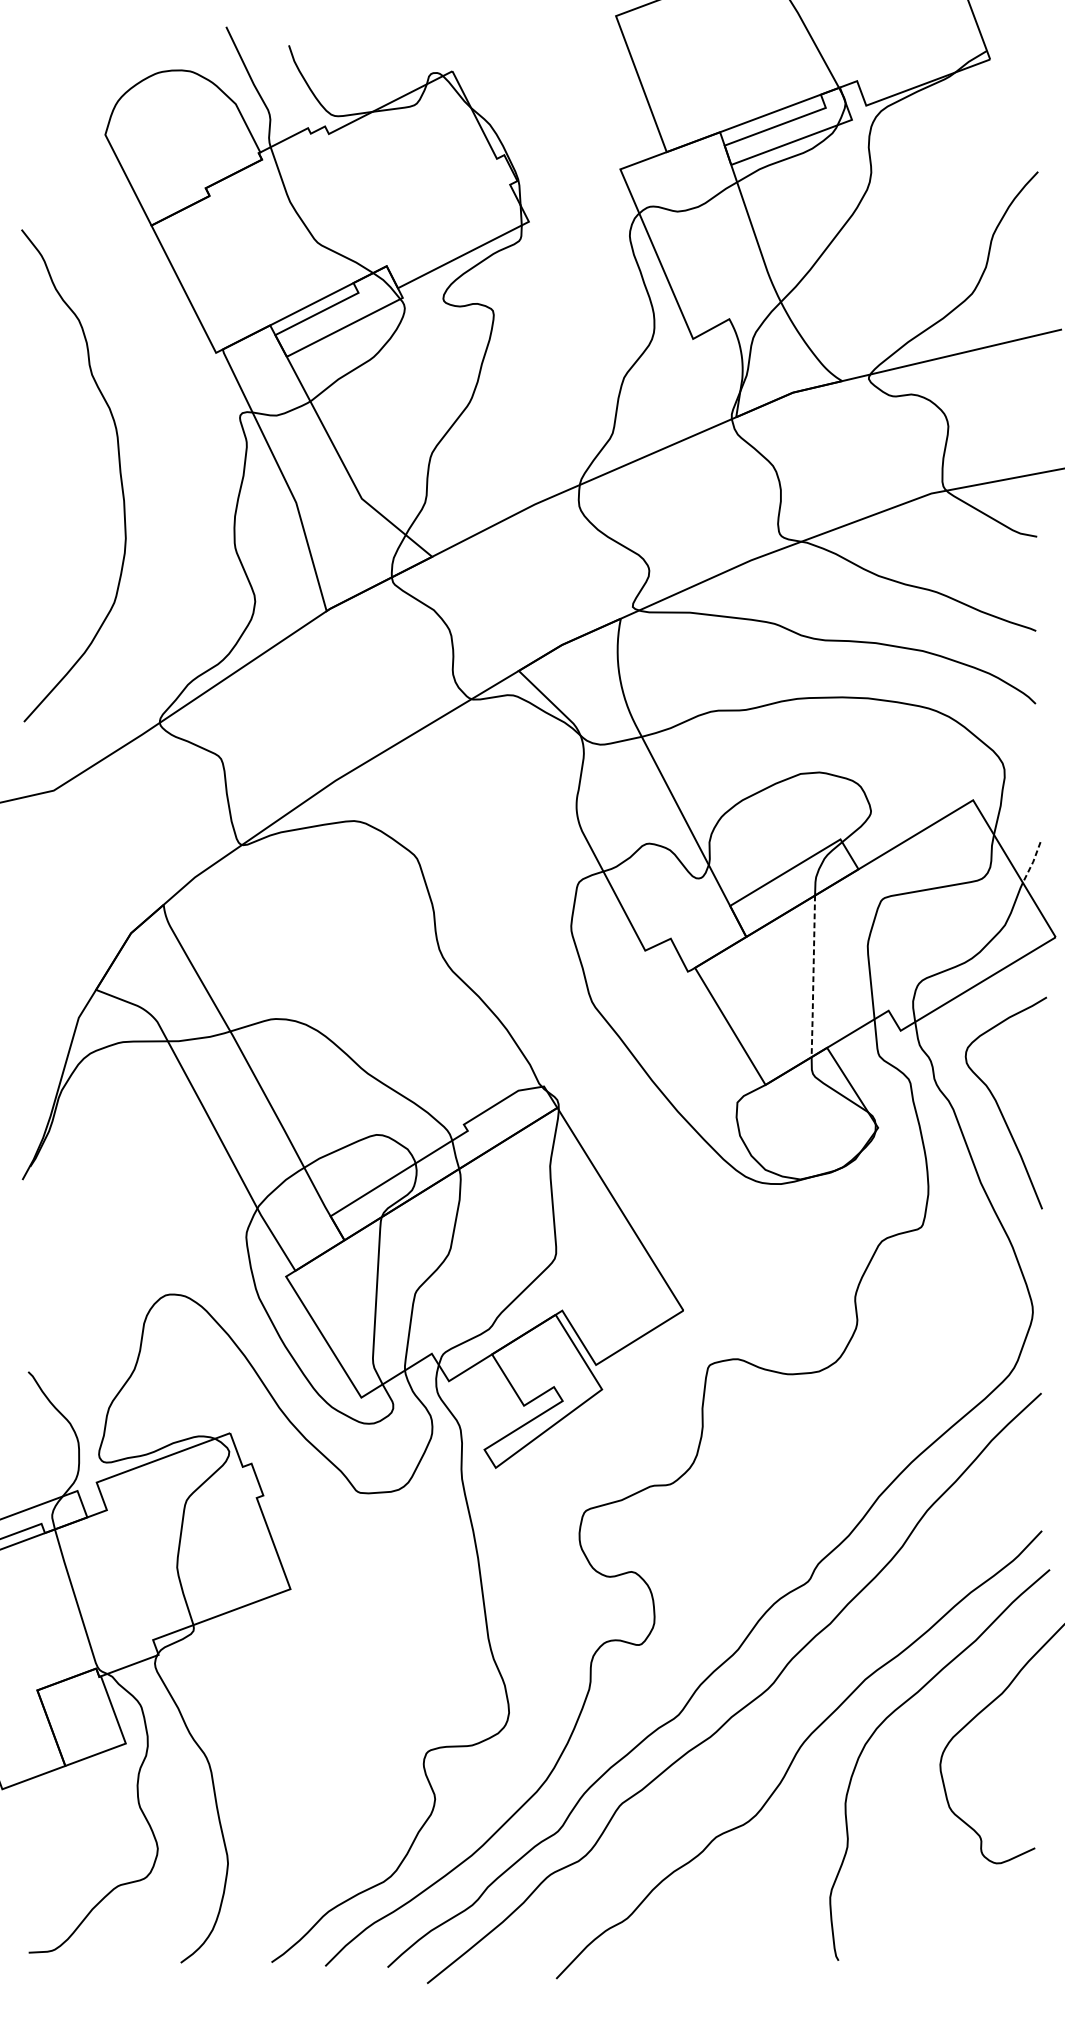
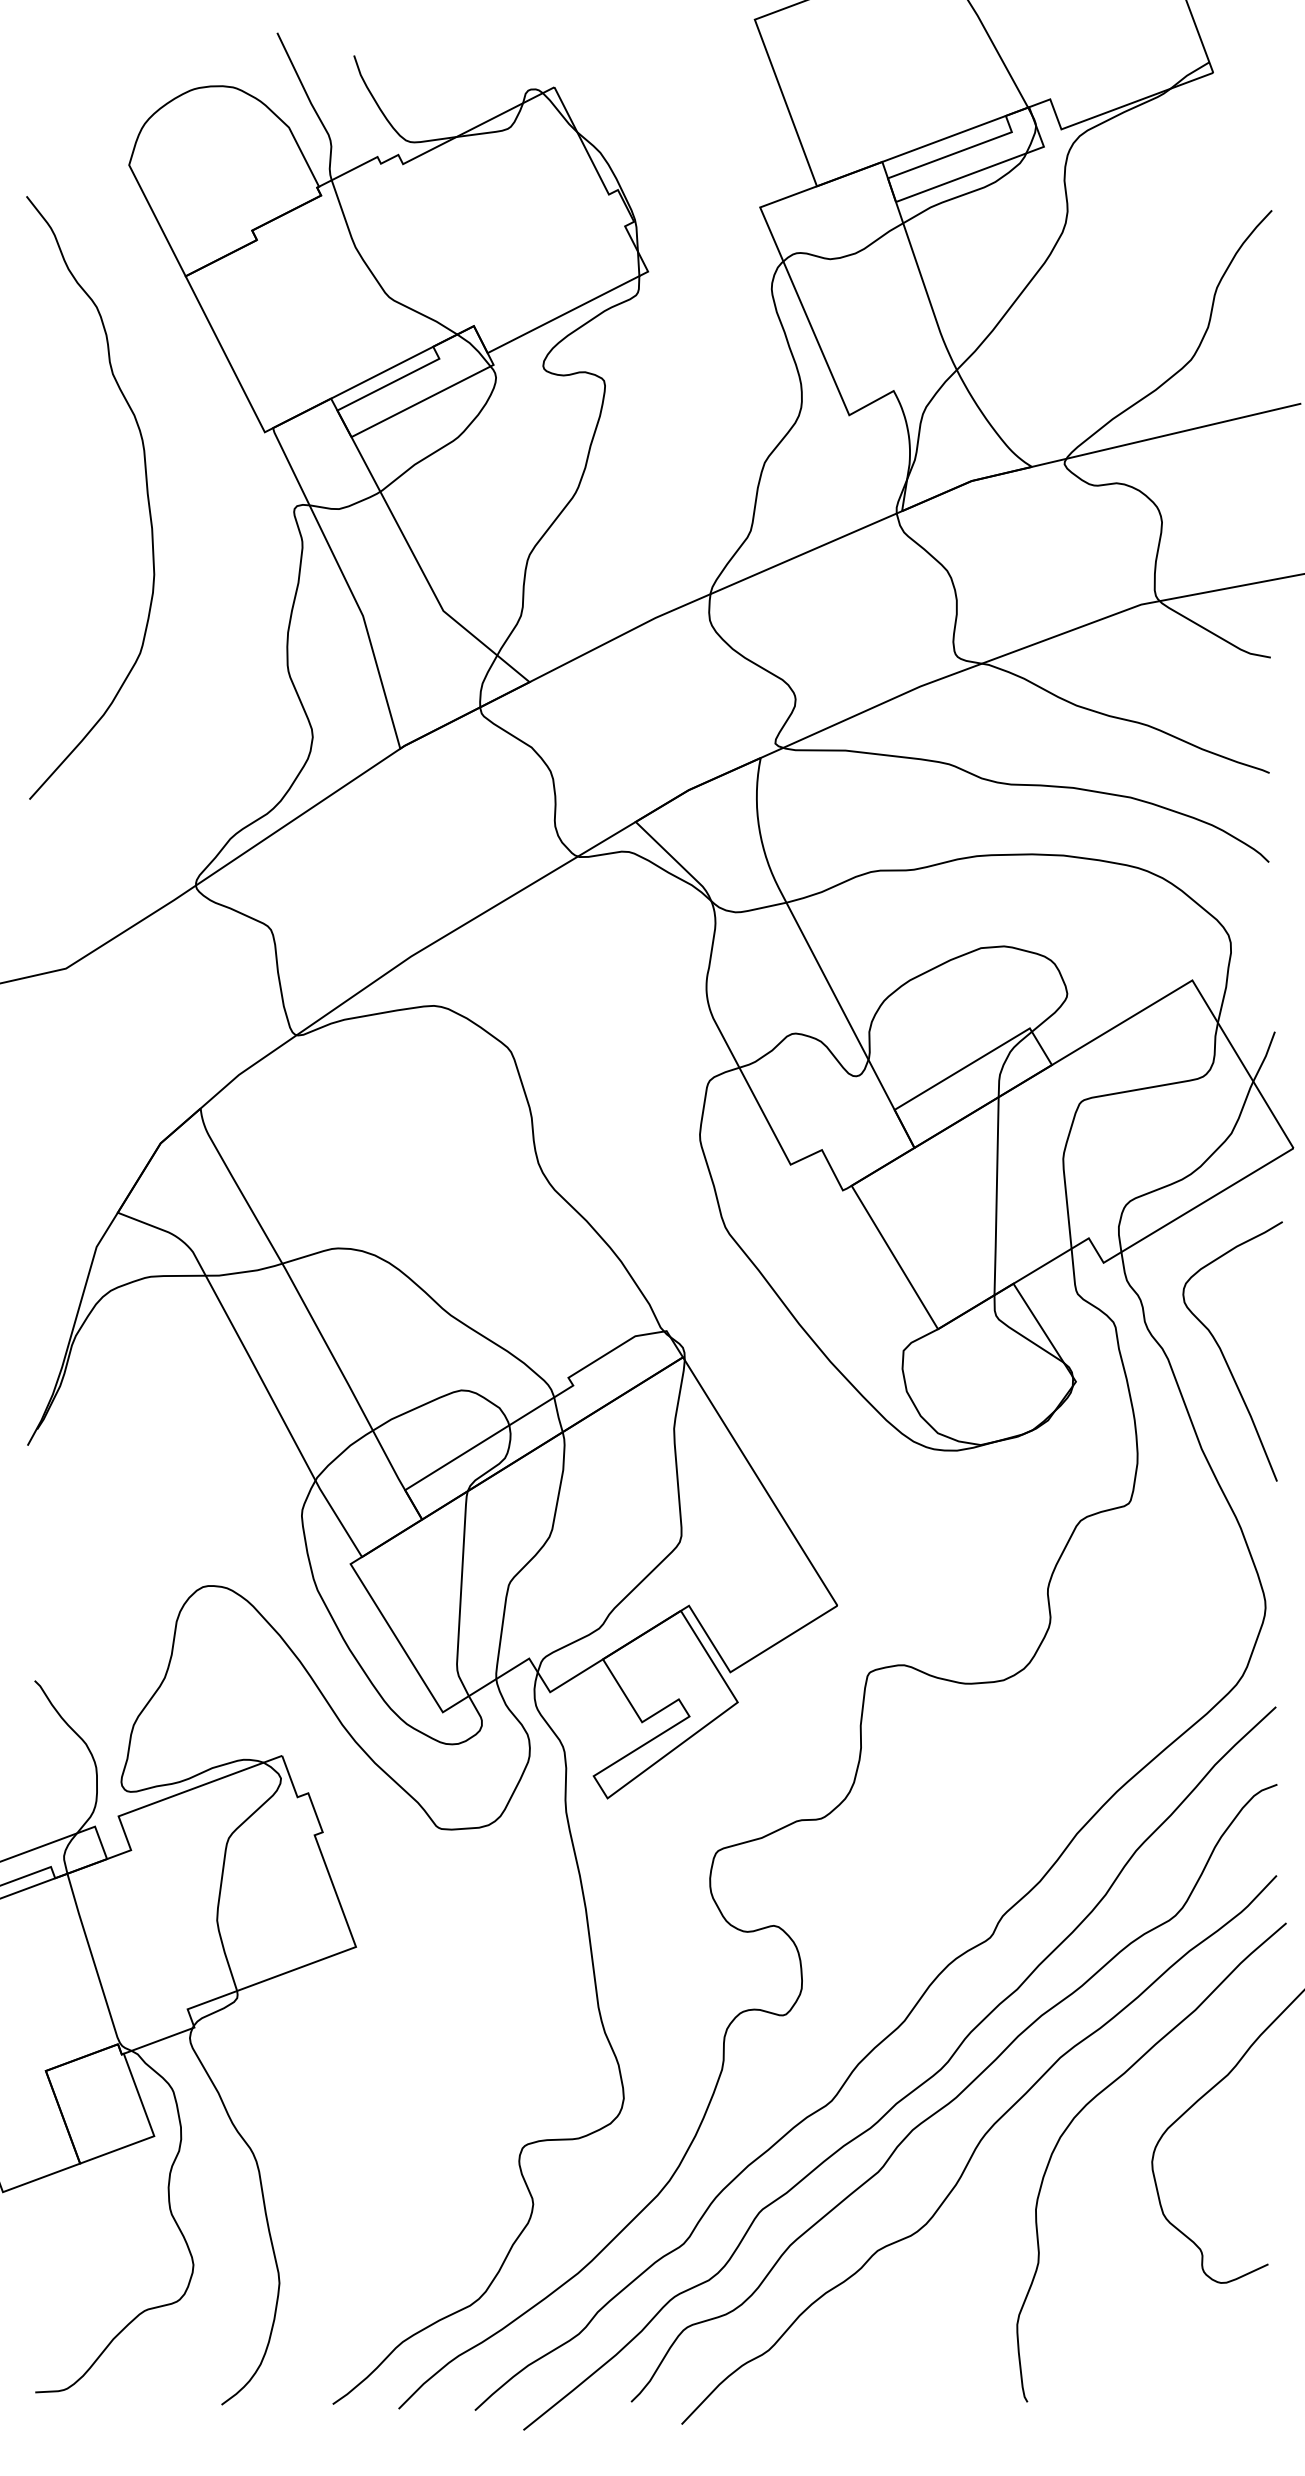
curve: (119, 473) -> (146, 494), moved
line: (1032, 862) -> (1265, 1056), dashed -> solid
line: (813, 976) -> (996, 1196), dashed -> solid
curve: (779, 1711) -> (955, 2096), added

